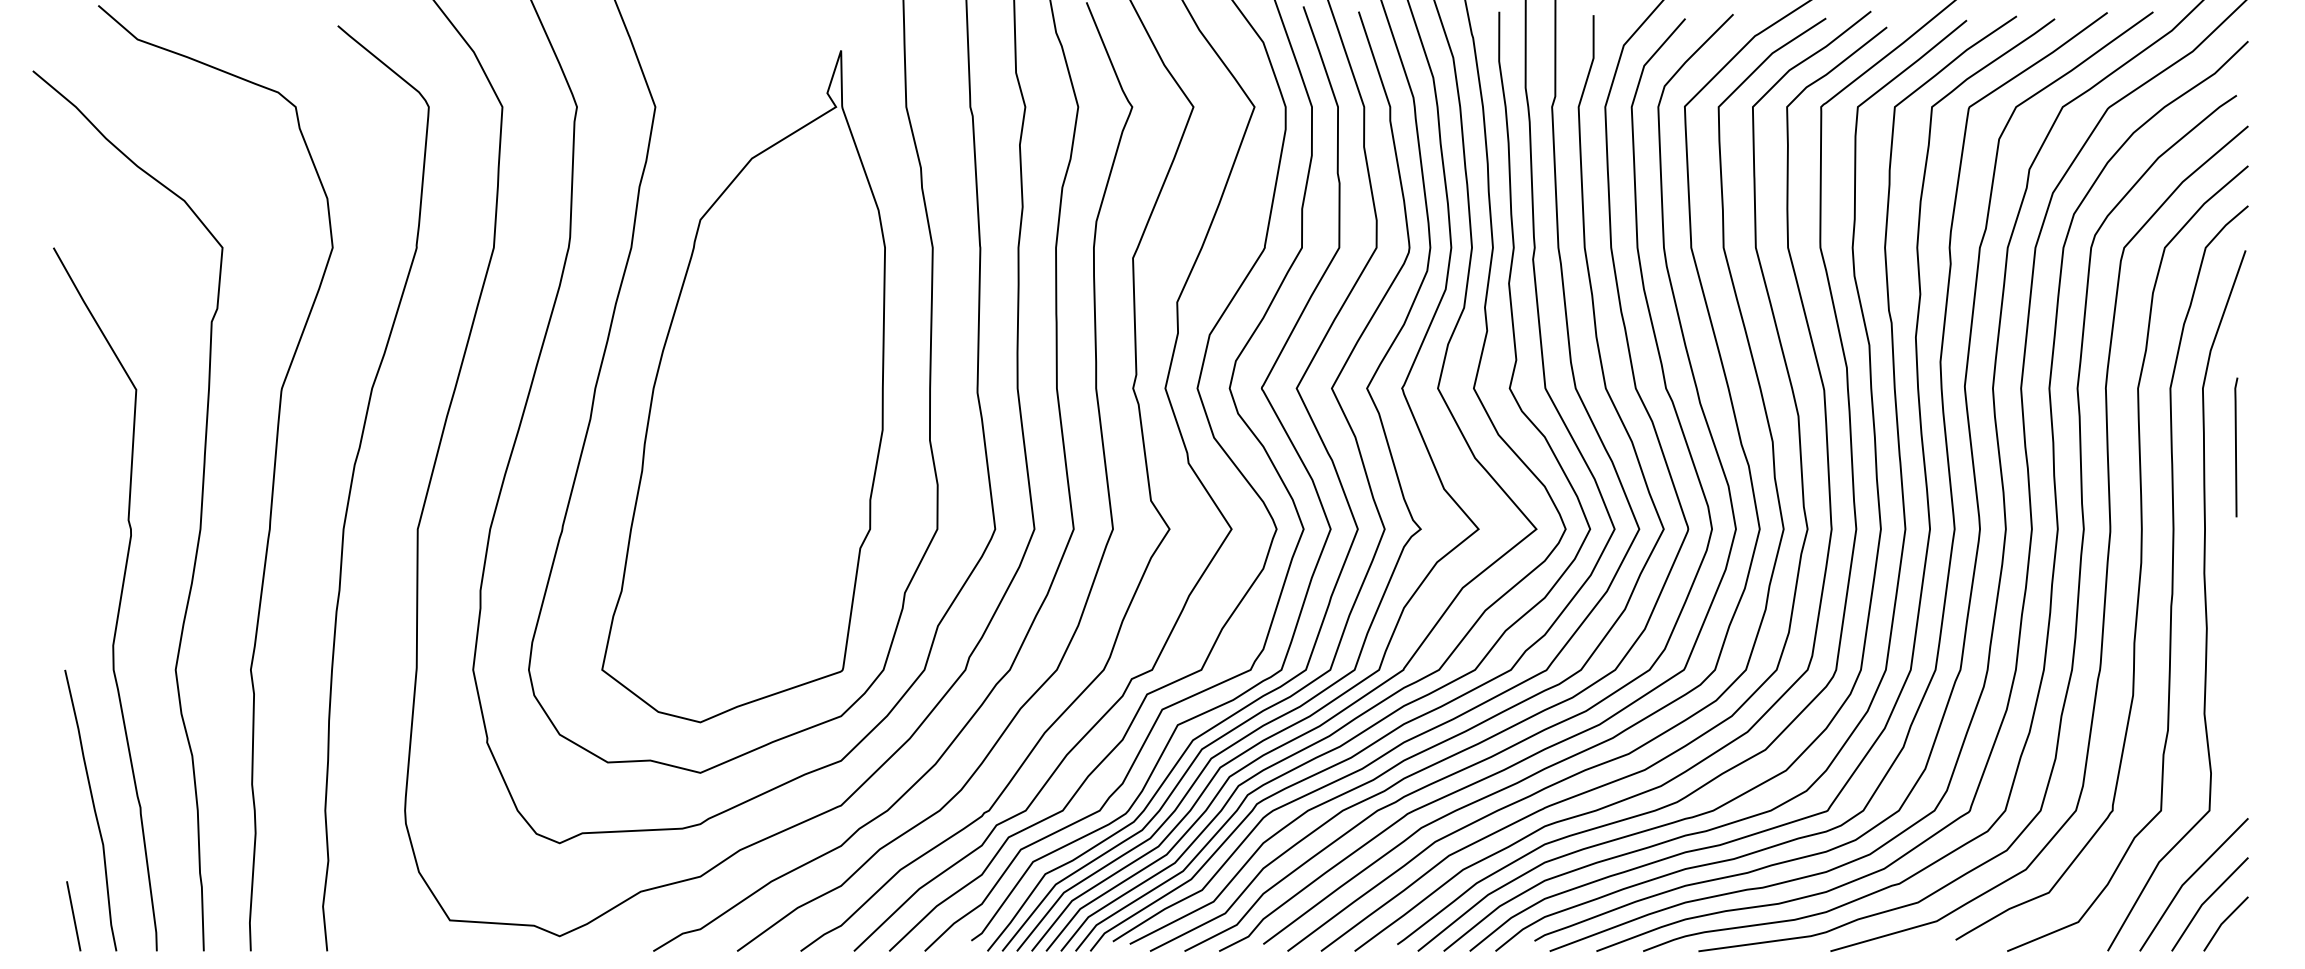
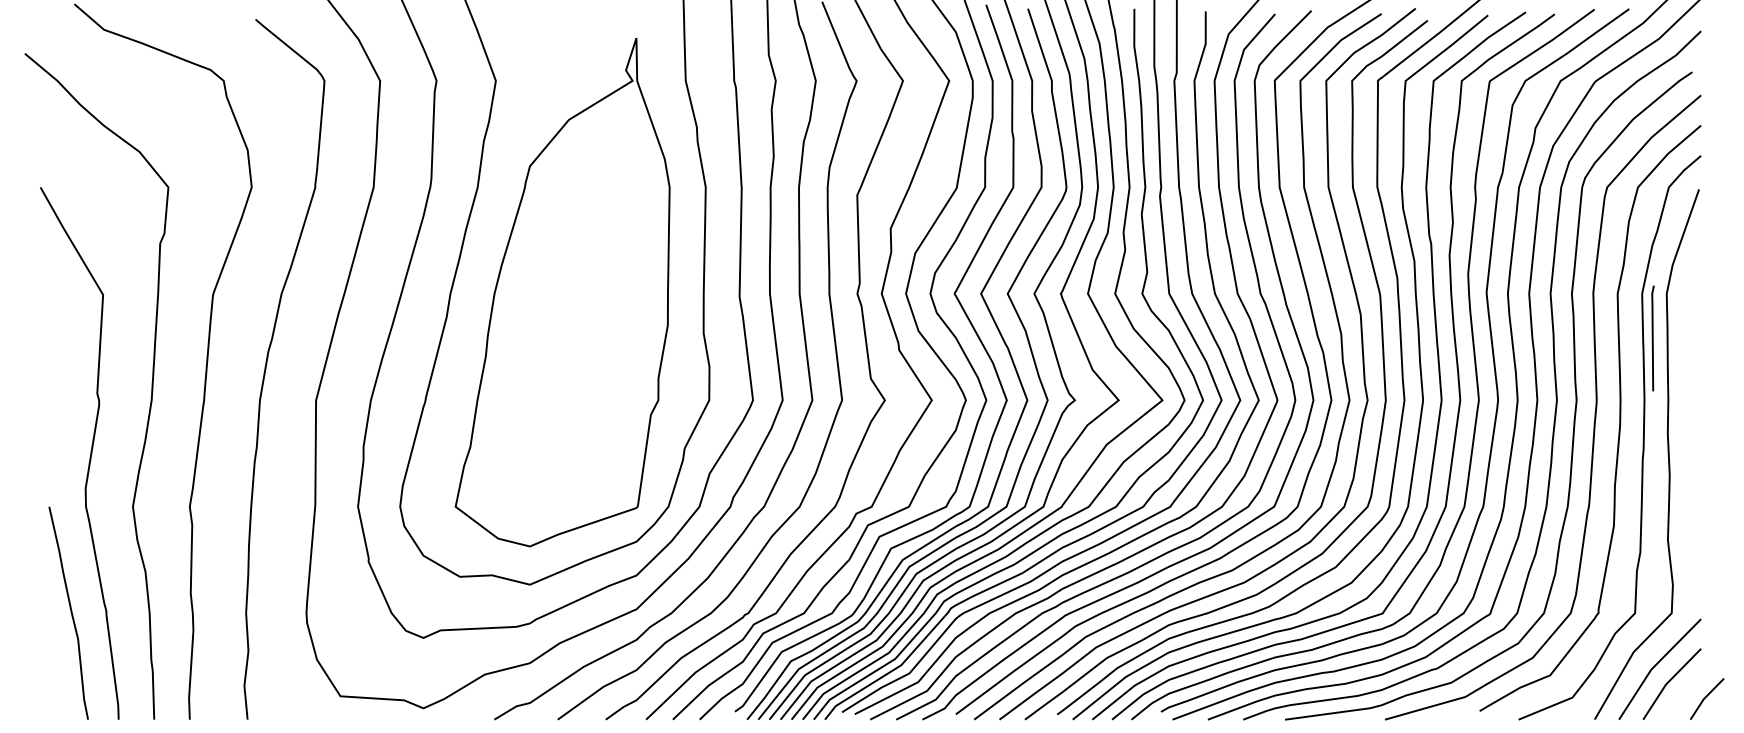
line: (2235, 447) -> (1652, 338), moved
line: (73, 915) -> (55, 692), removed
line: (2225, 921) -> (1706, 697), moved

